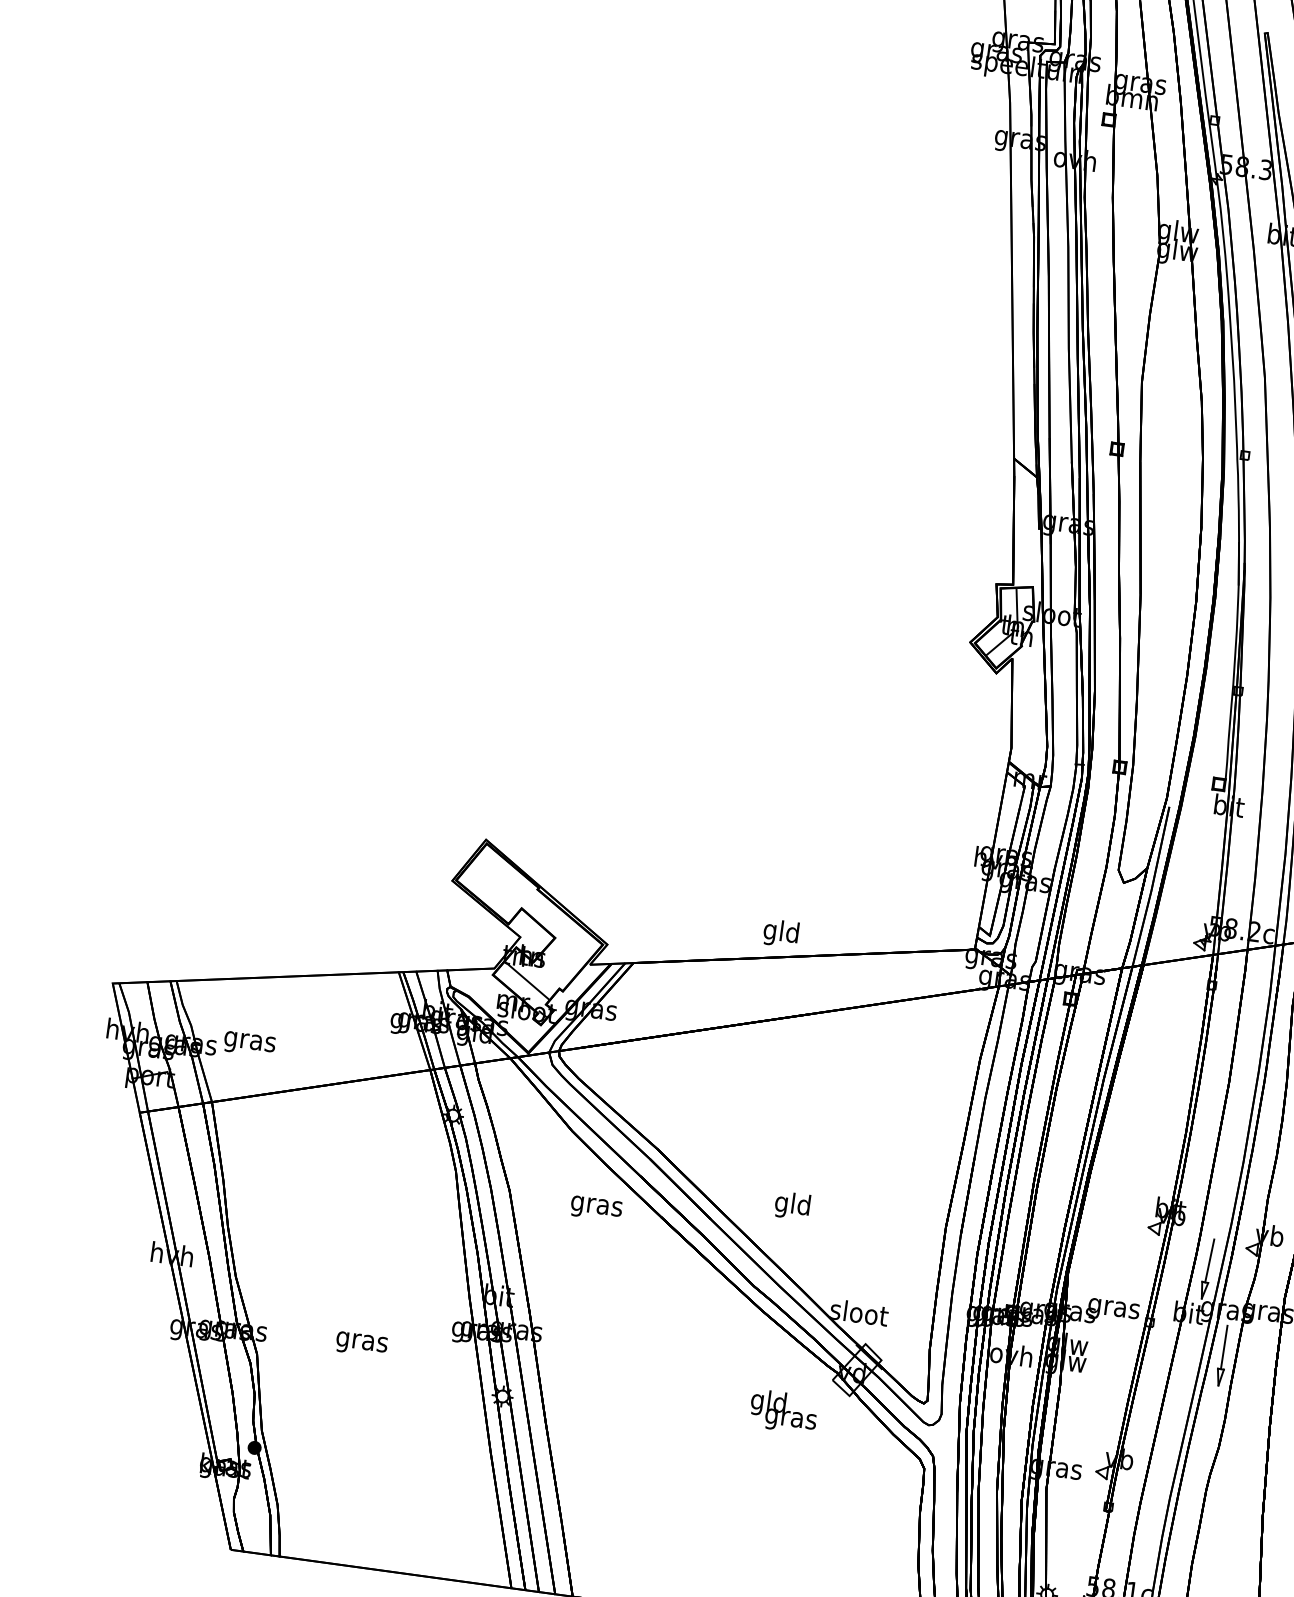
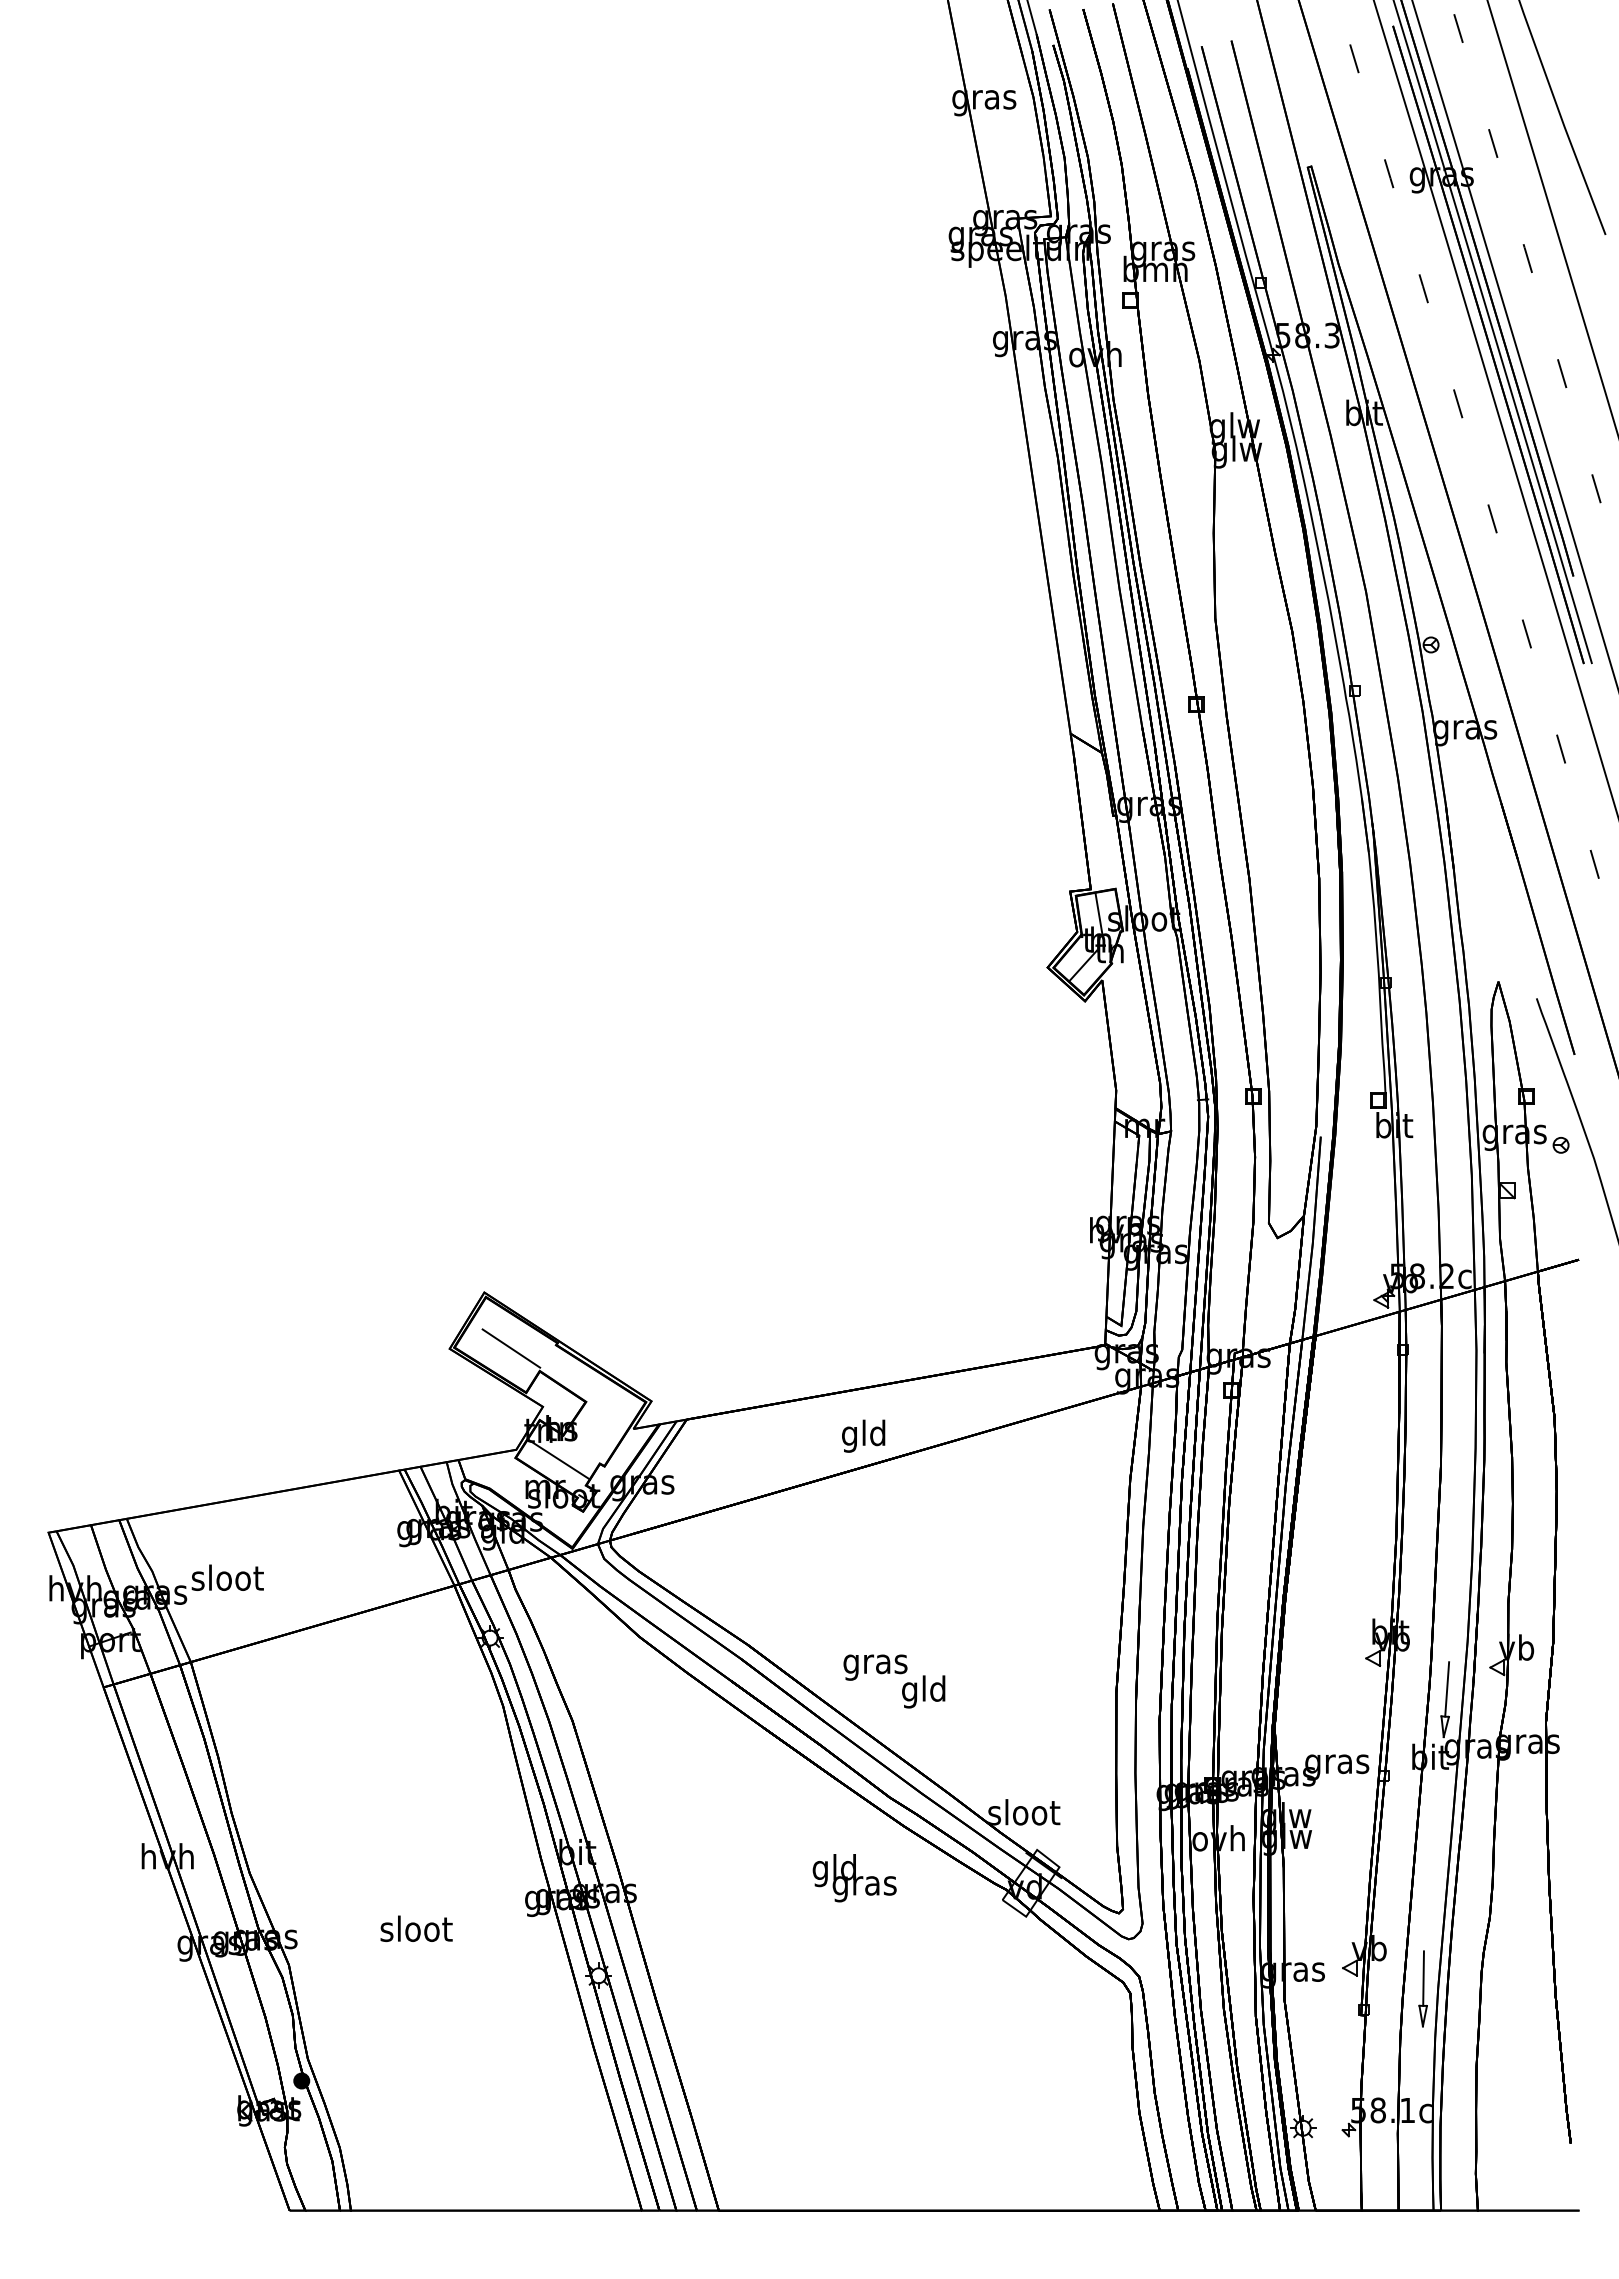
line: (501, 887) -> (511, 1348), added
text: (781, 932) -> (863, 1435), moved
text: (250, 1041) -> (227, 1580), gras -> sloot
text: (596, 1208) -> (875, 1667), moved
text: (362, 1341) -> (416, 1931), gras -> sloot
part: (1222, 1355) -> (1422, 1988), moved
text: (783, 1412) -> (854, 1878), moved

